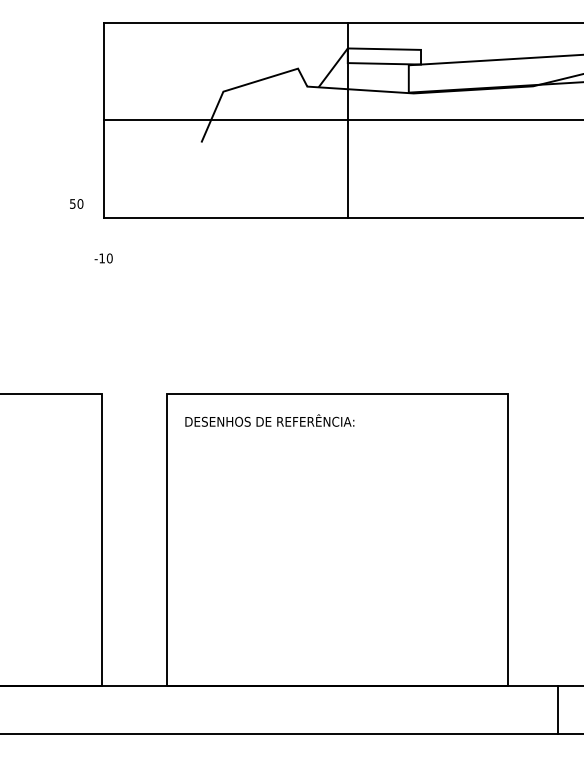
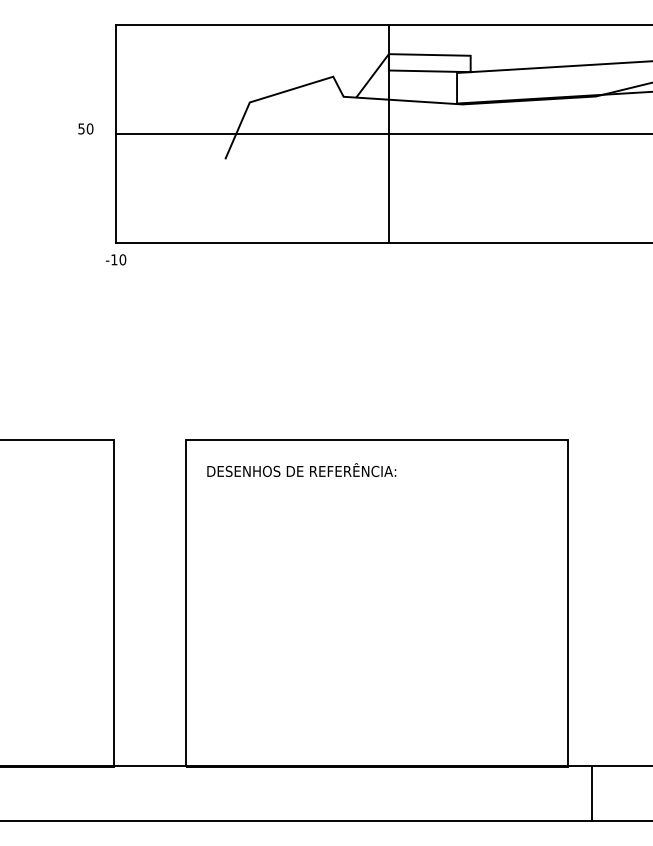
text: (76, 203) -> (85, 128), moved
text: (104, 258) -> (116, 259), moved
line: (557, 710) -> (591, 793), moved

